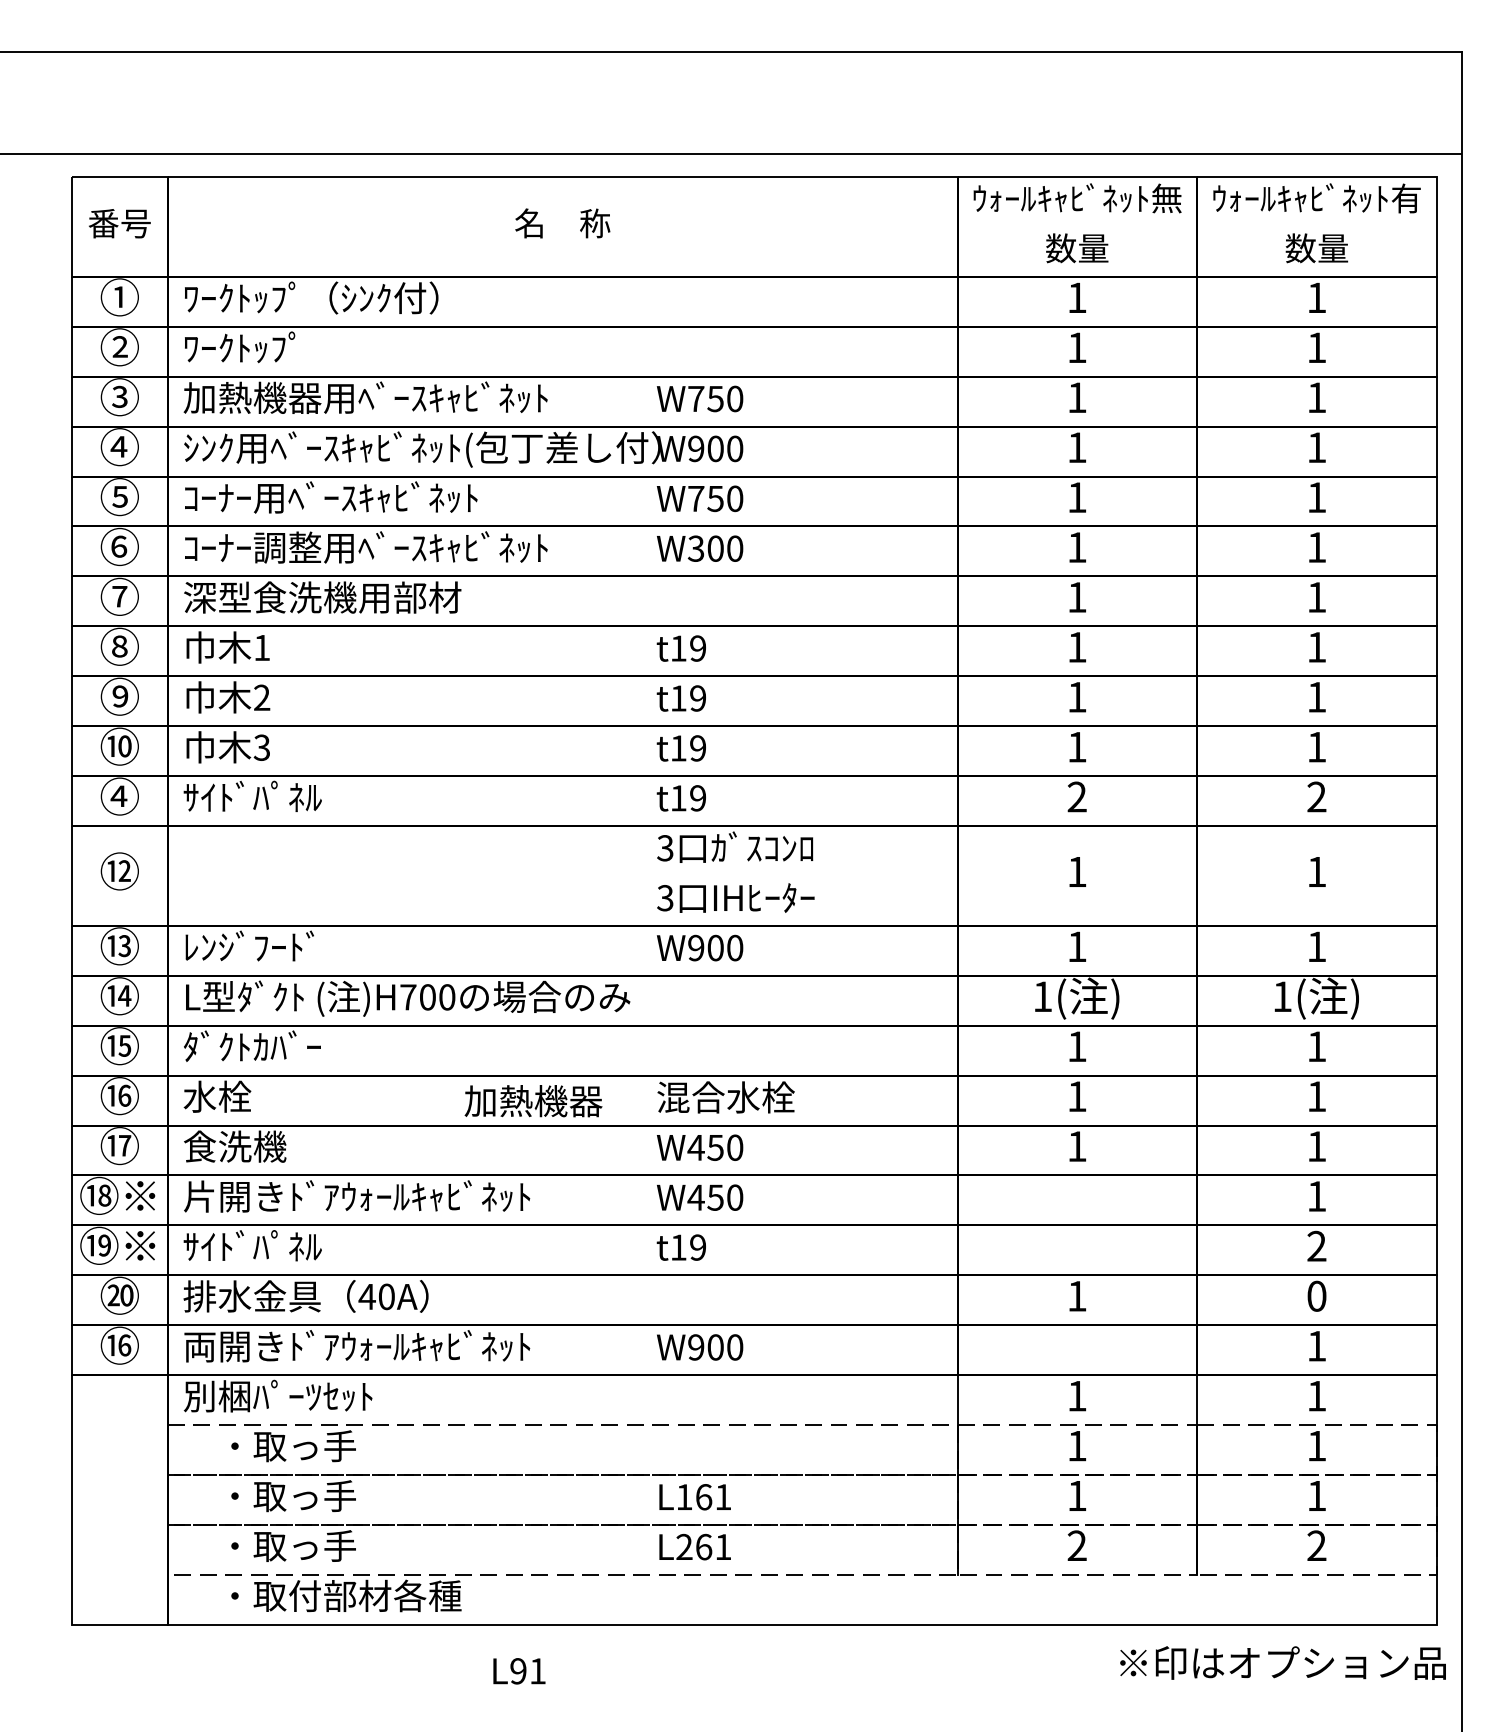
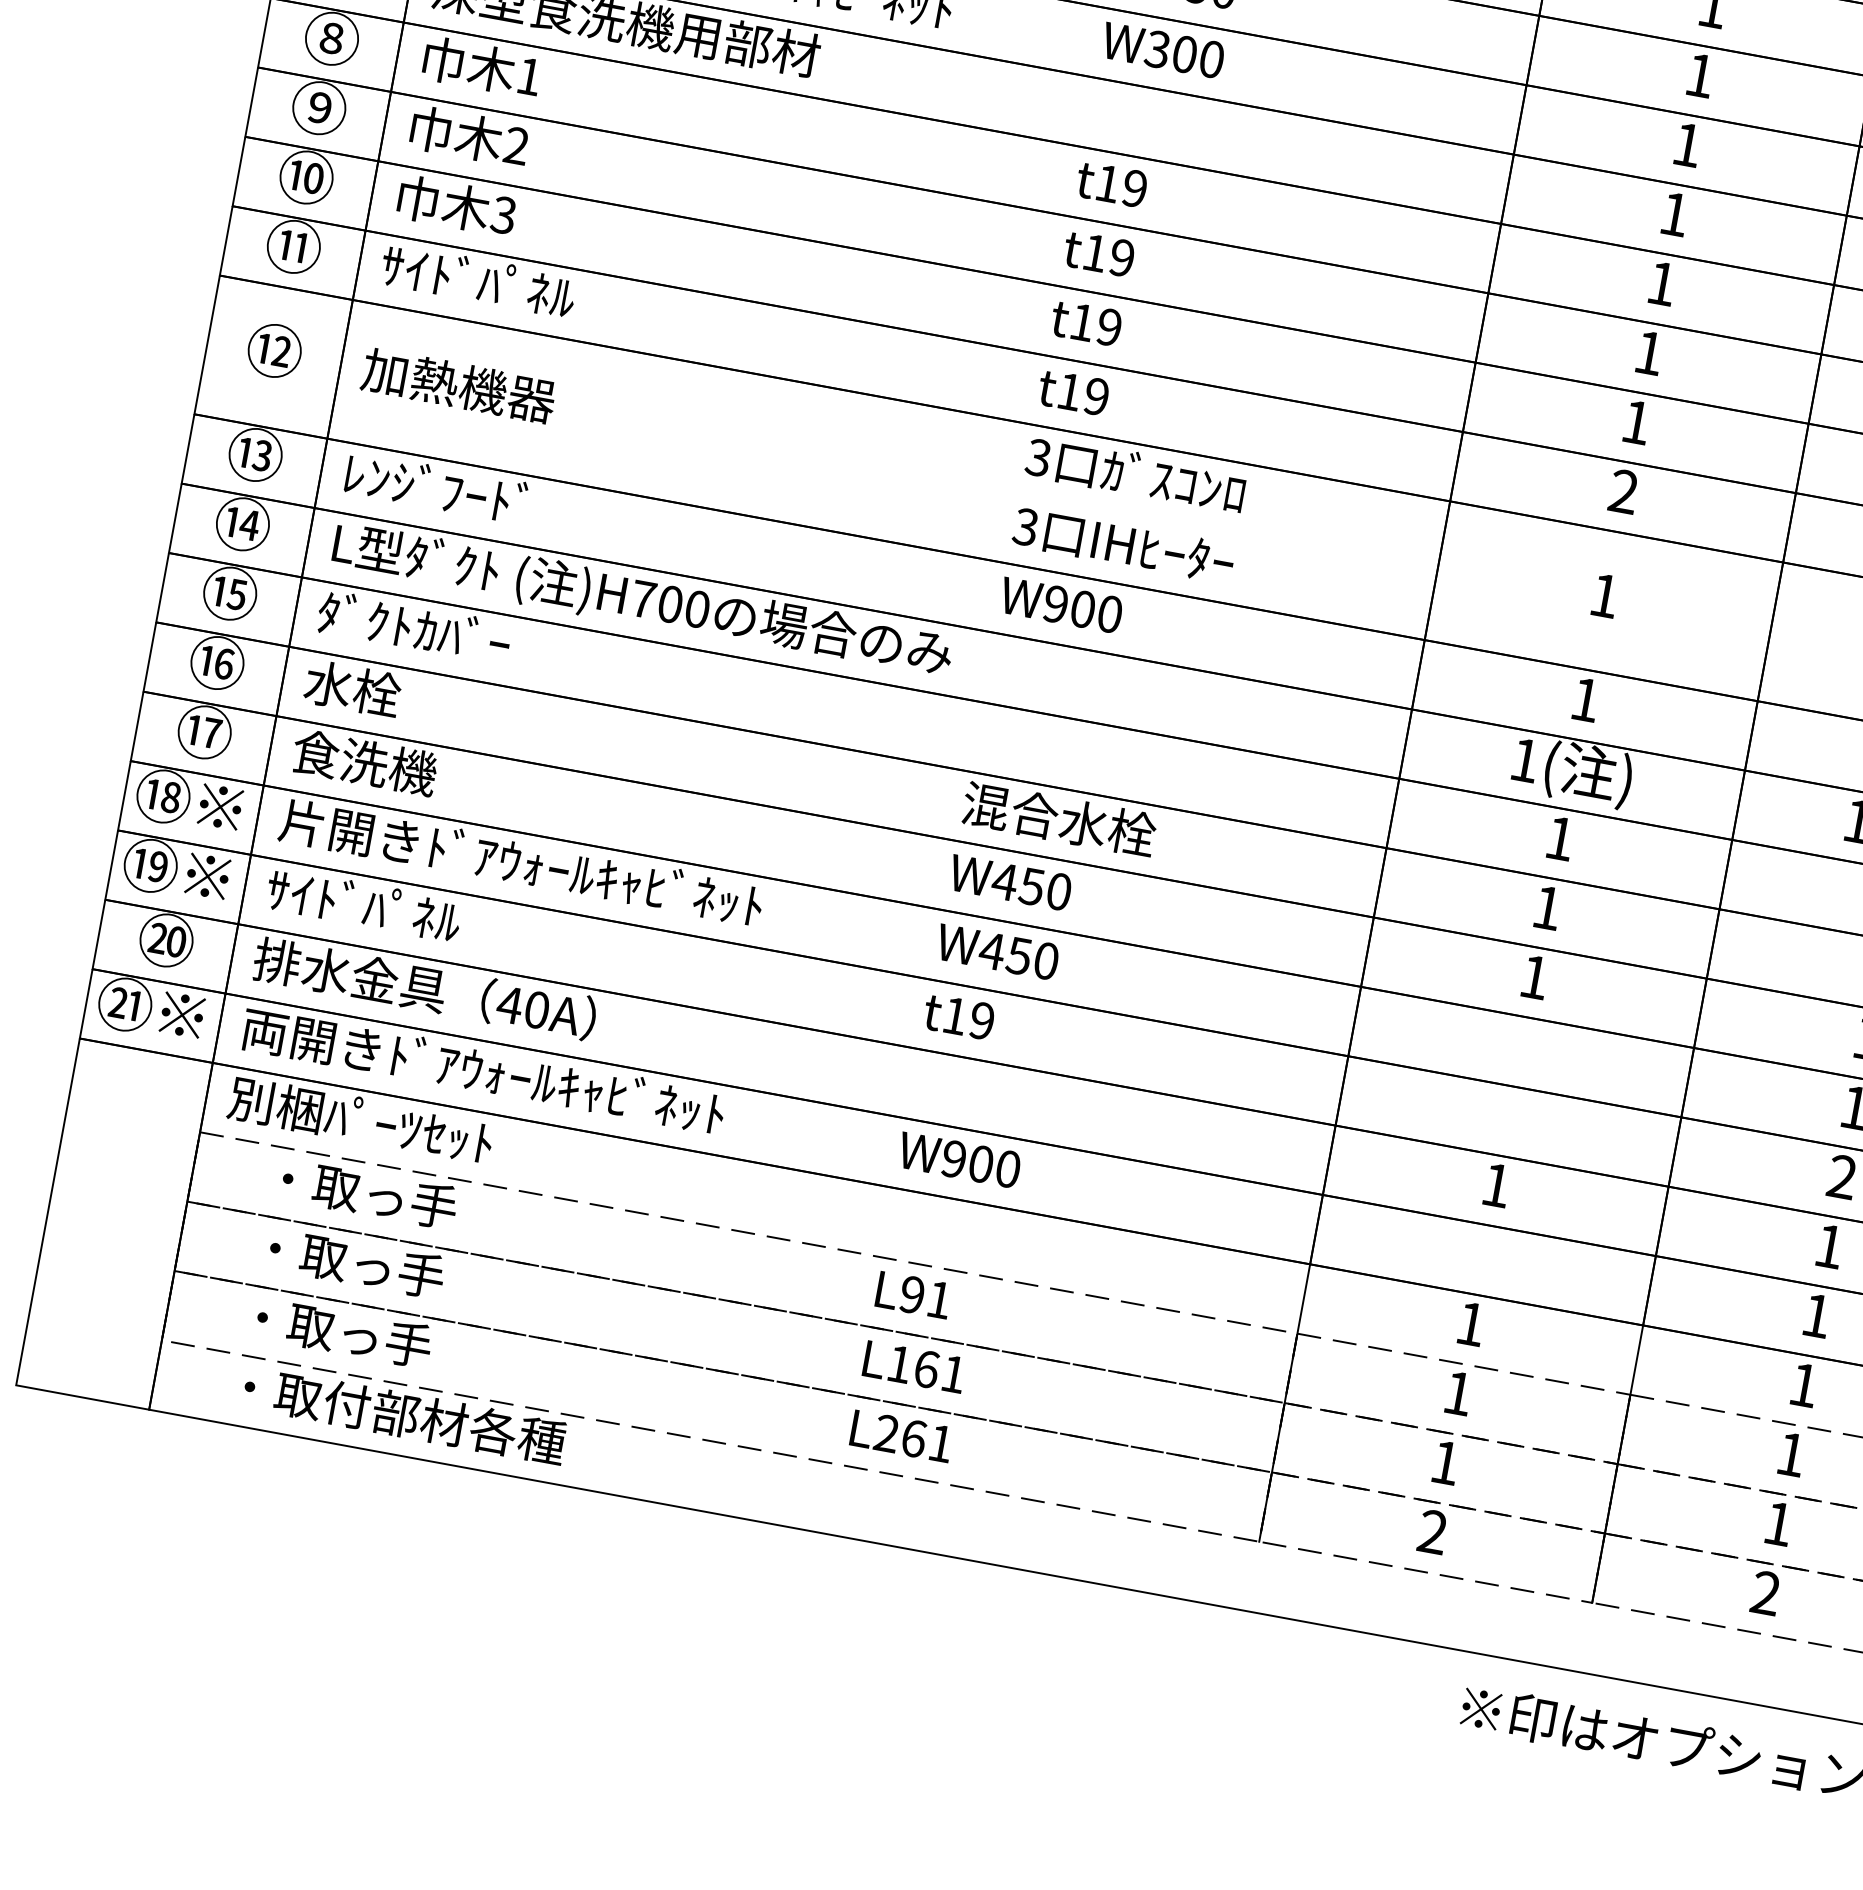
text: (118, 795) -> (292, 245), ④ -> ⑪
text: (533, 1101) -> (458, 386), moved
text: (1316, 1295) -> (1829, 1245), 0 -> 1
text: (117, 1345) -> (150, 1008), ⑯ -> ㉑※
text: (519, 1671) -> (913, 1295), moved

